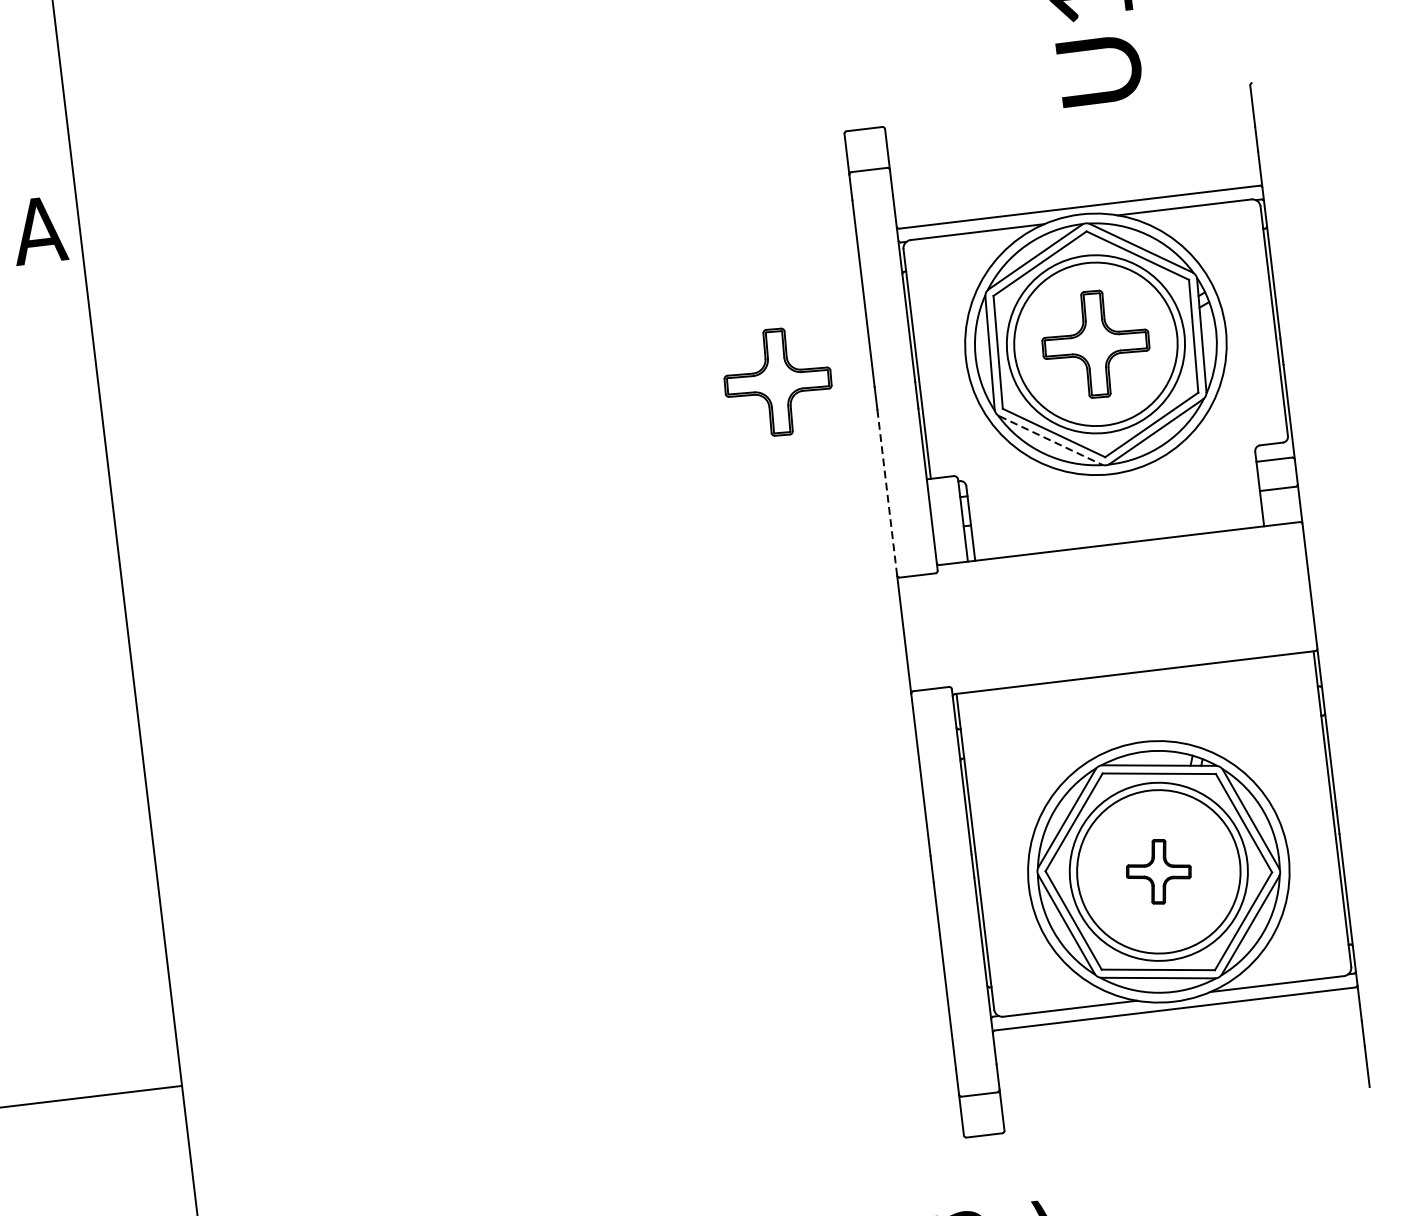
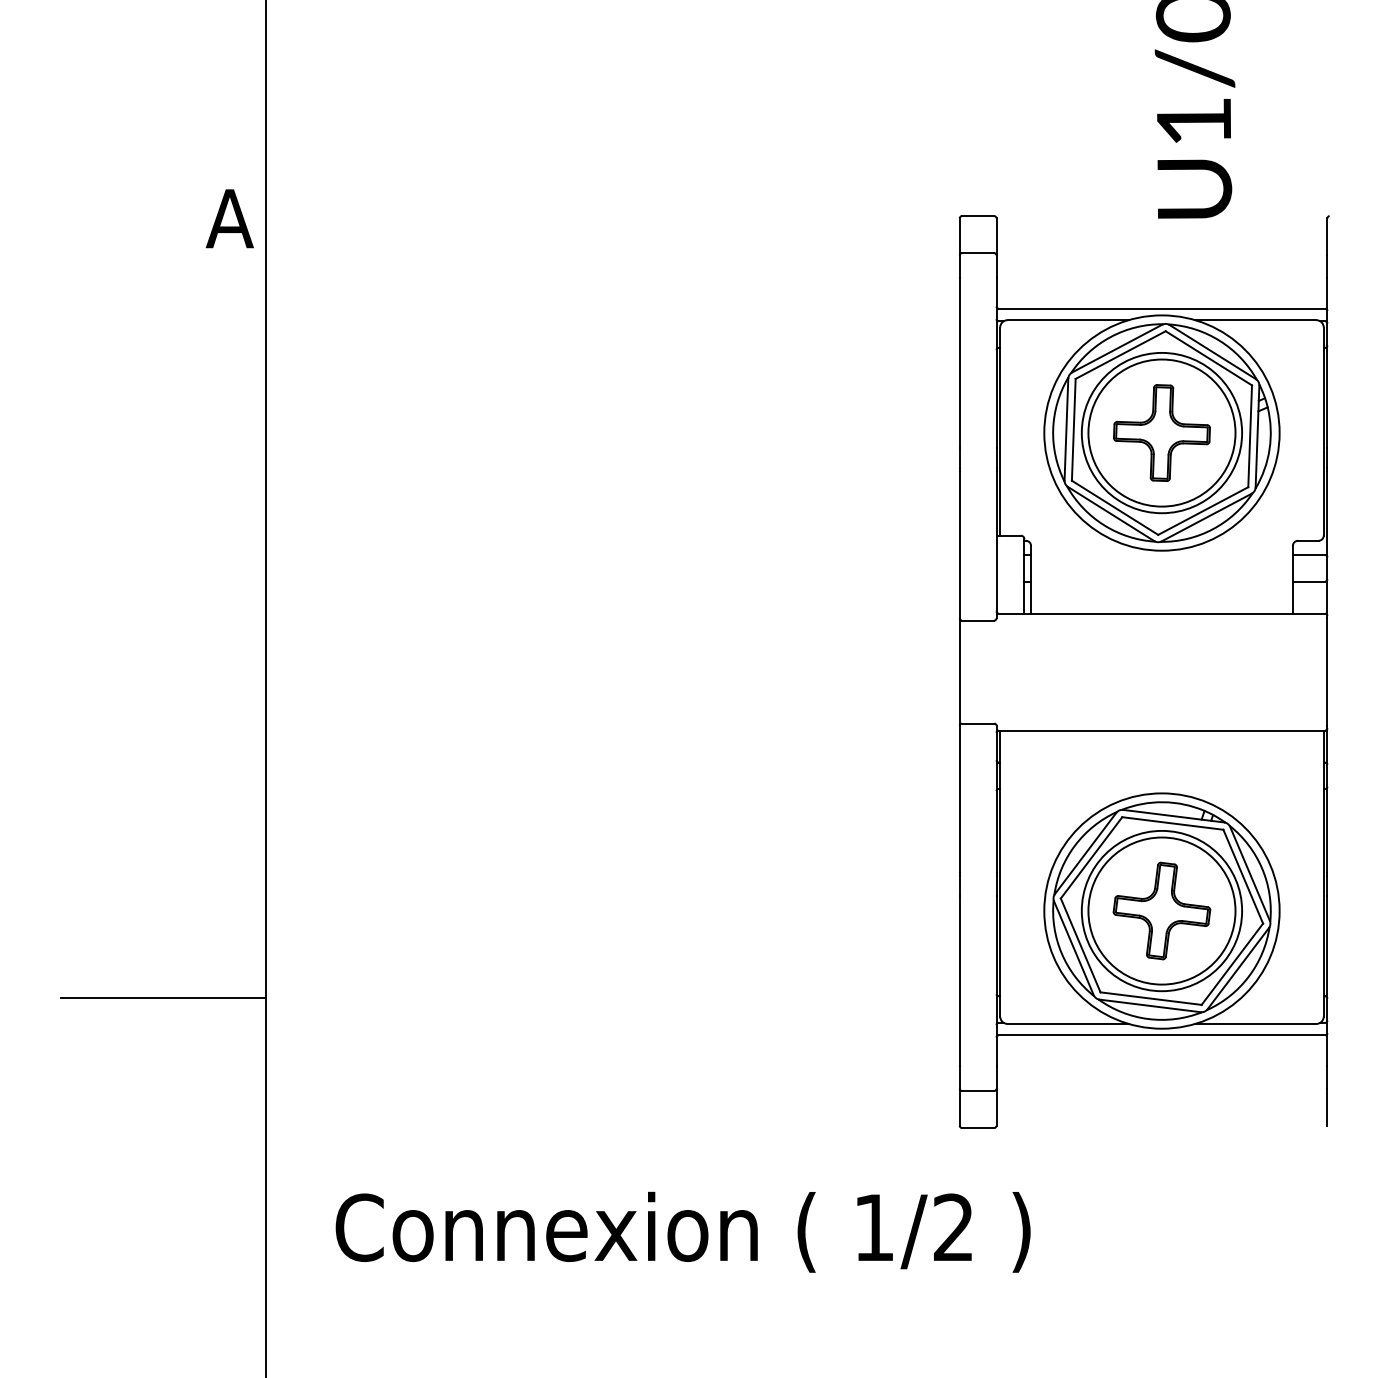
part: (777, 381) -> (873, 432), removed
line: (1050, 440) -> (1111, 514), dashed -> solid
line: (887, 493) -> (959, 544), dashed -> solid
part: (1158, 871) -> (1161, 910), size x1.67

